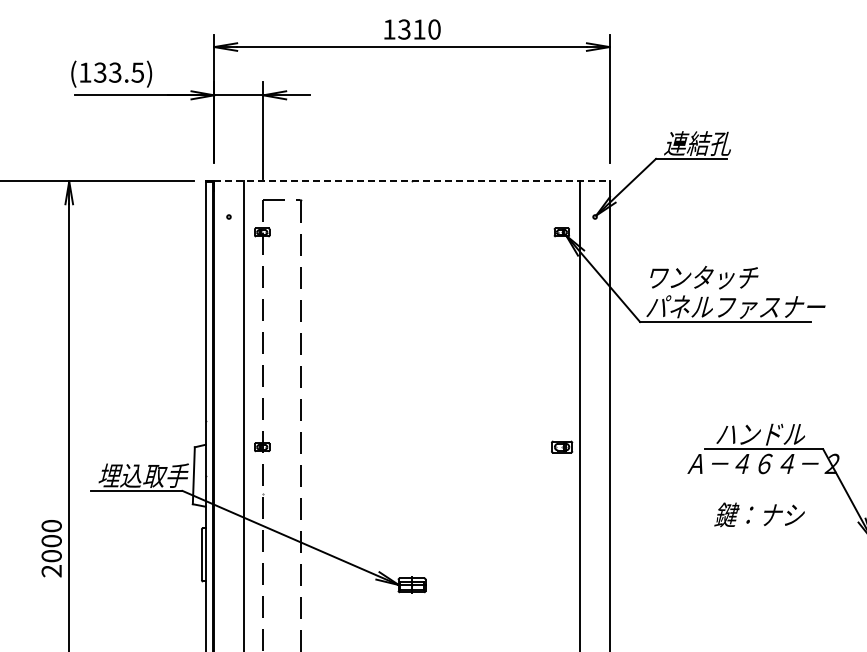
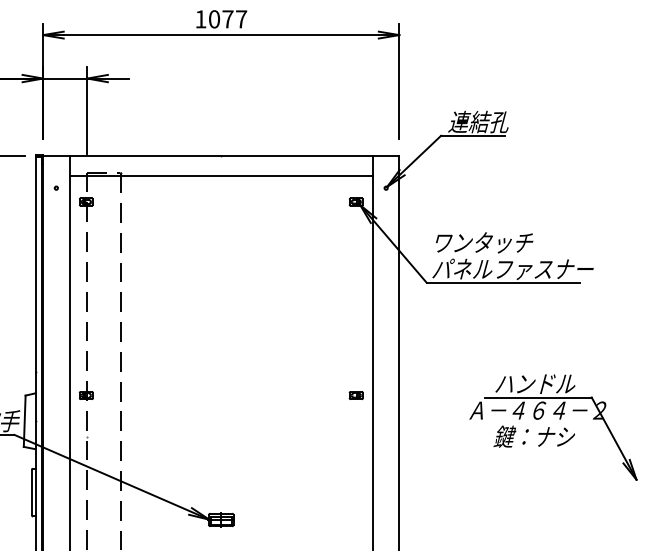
text: (419, 29) -> (227, 19), 1310 -> 1077
line: (412, 181) -> (221, 156), dashed -> solid
line: (411, 203) -> (220, 176), added
part: (561, 447) -> (355, 395), size x0.71
text: (759, 514) -> (534, 436), moved

